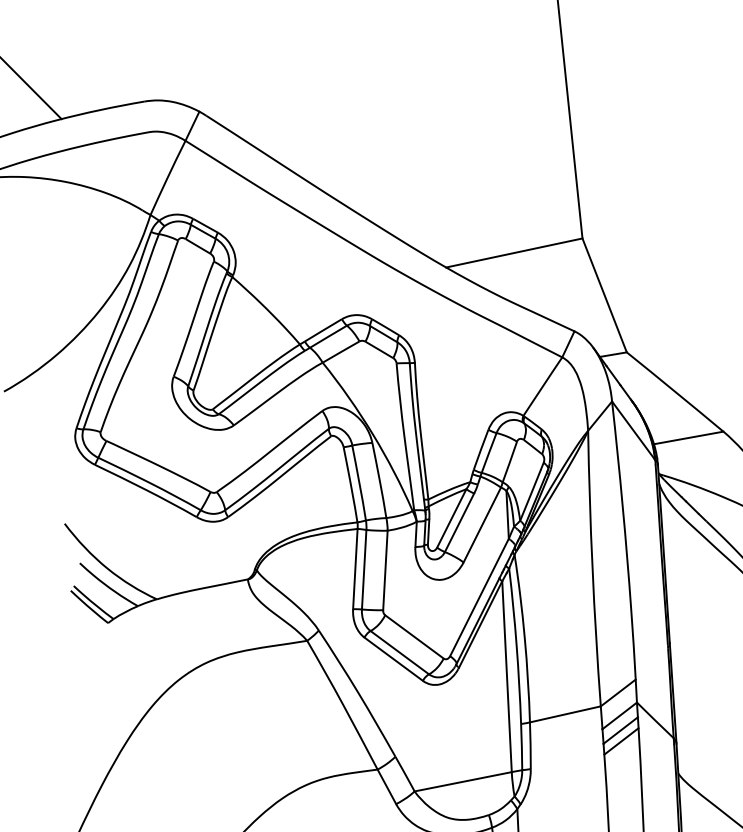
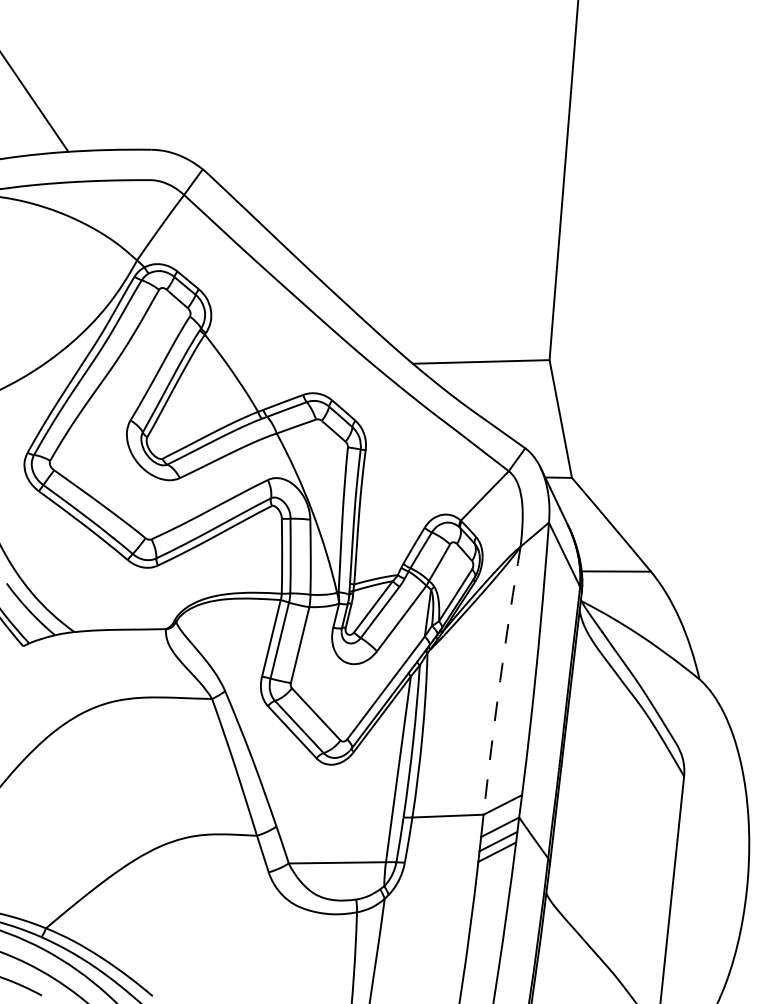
arc: (592, 568) -> (500, 680), solid -> dashed

